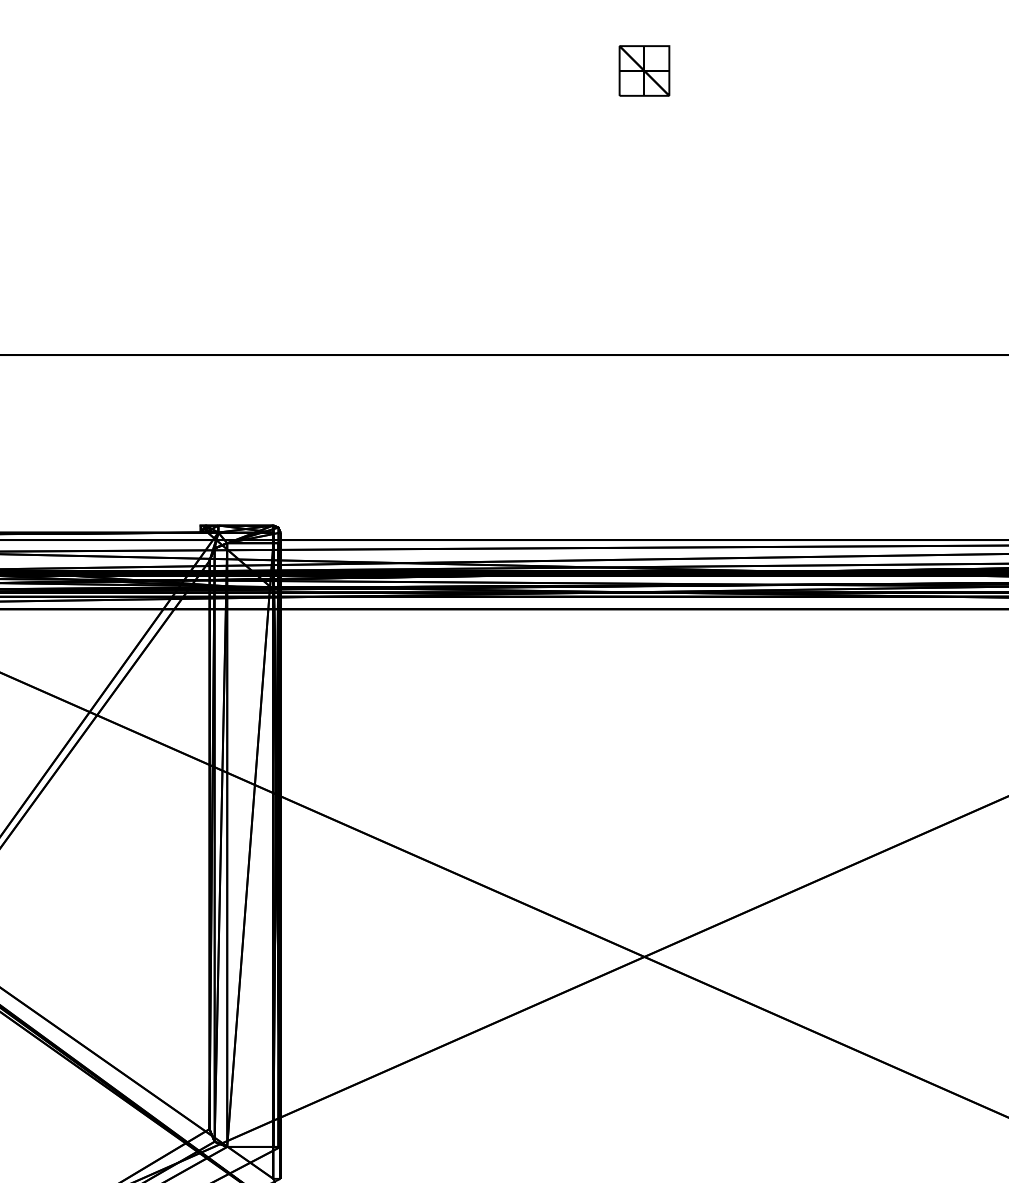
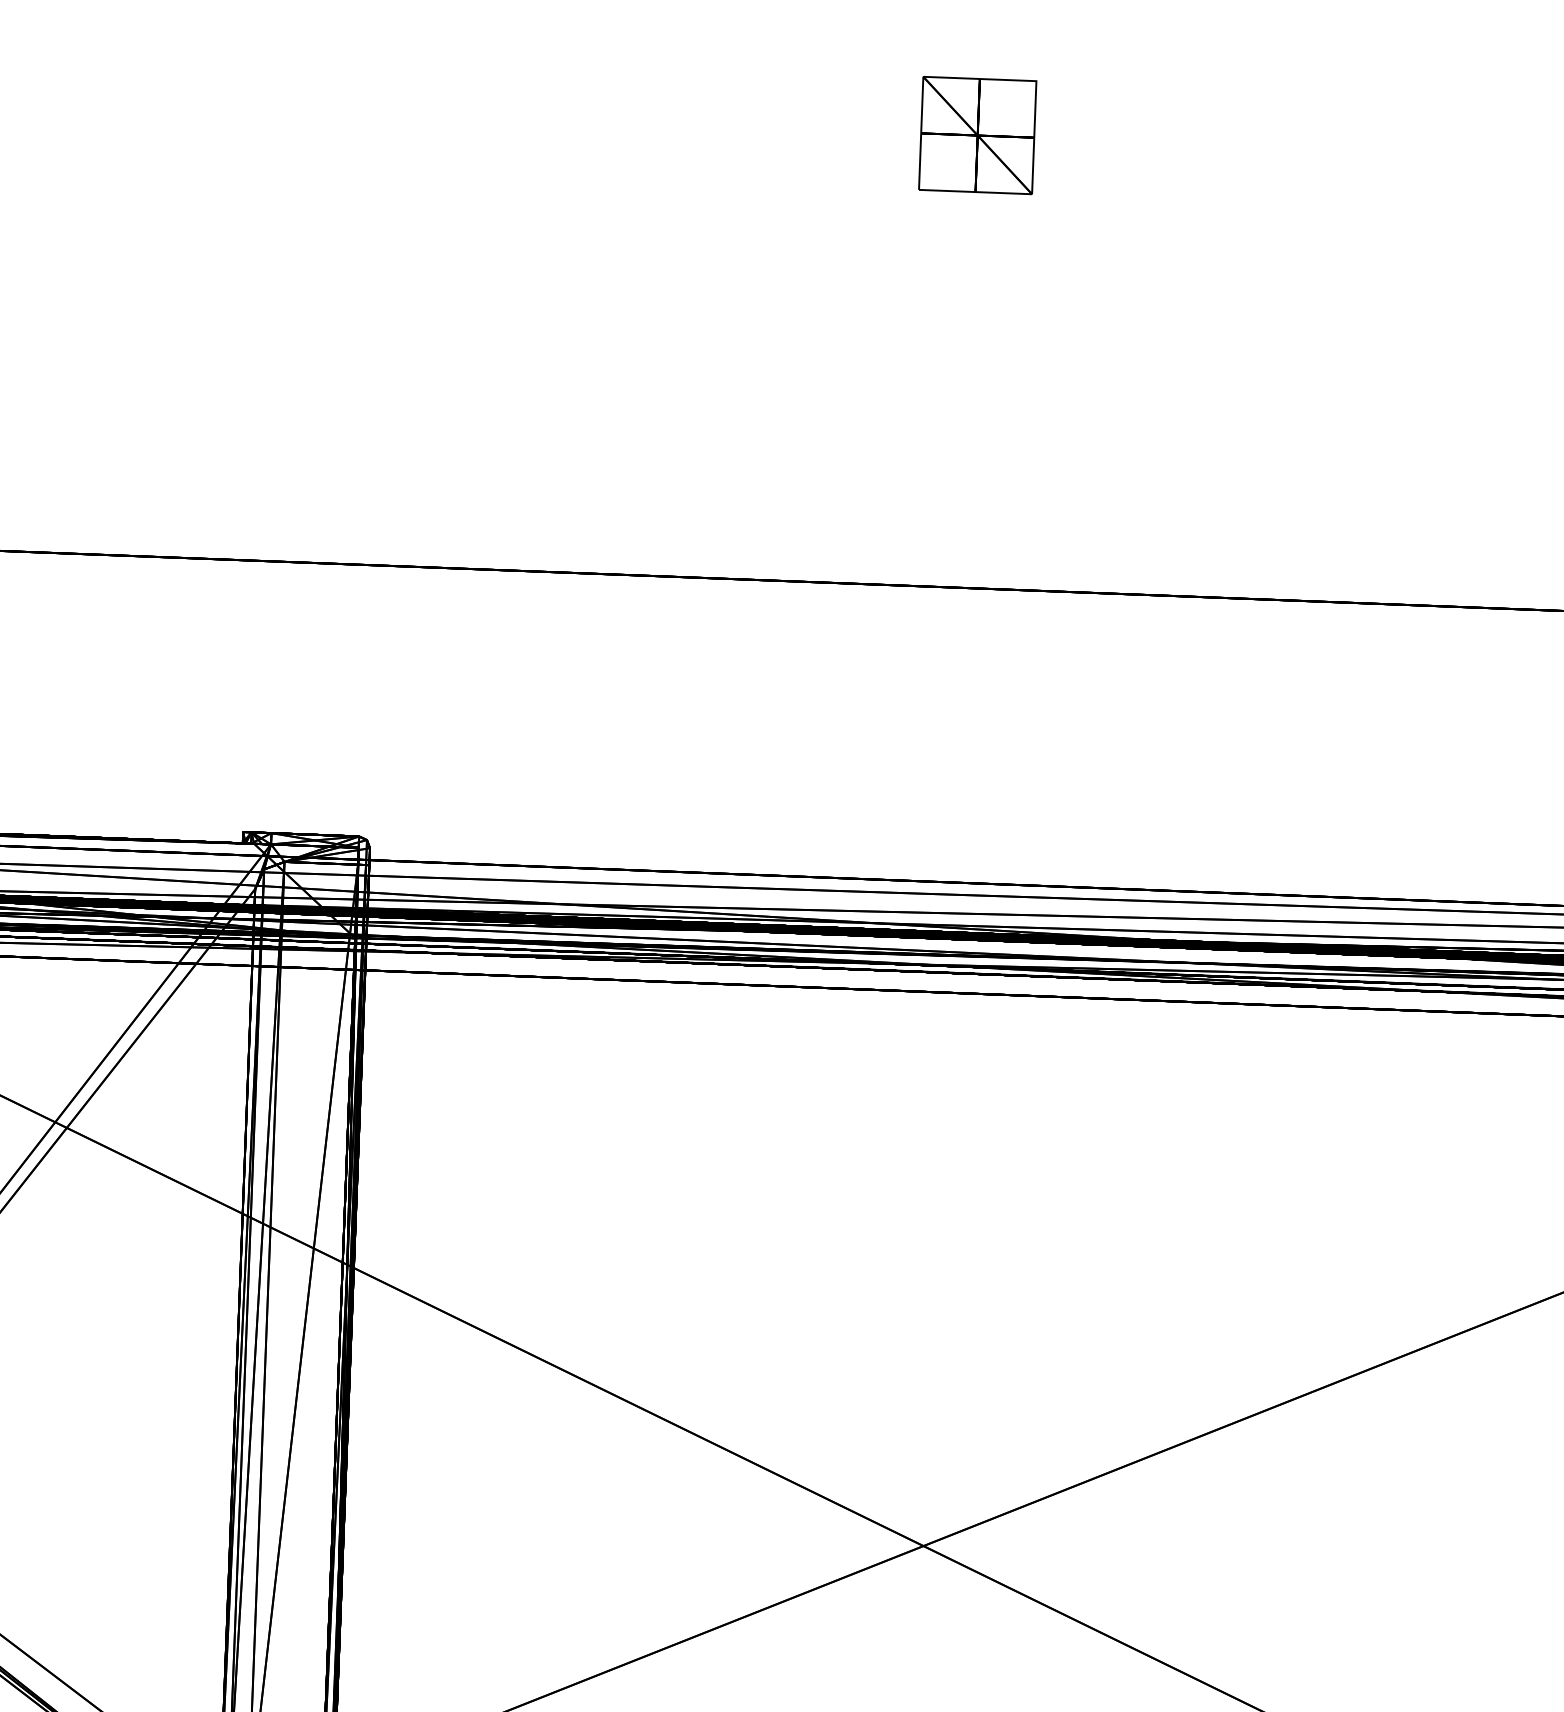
part: (644, 70) -> (977, 134), size x1.43

